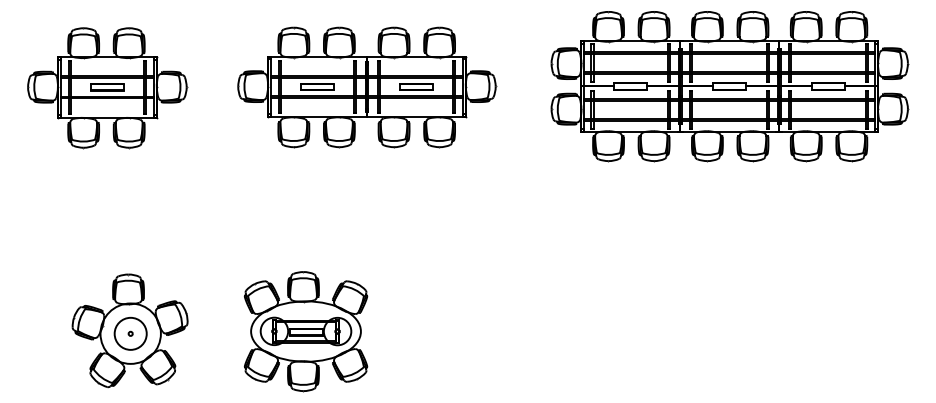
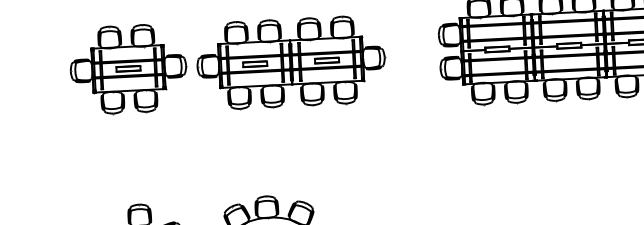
part: (367, 87) -> (291, 62), moved
part: (107, 88) -> (128, 69), moved

